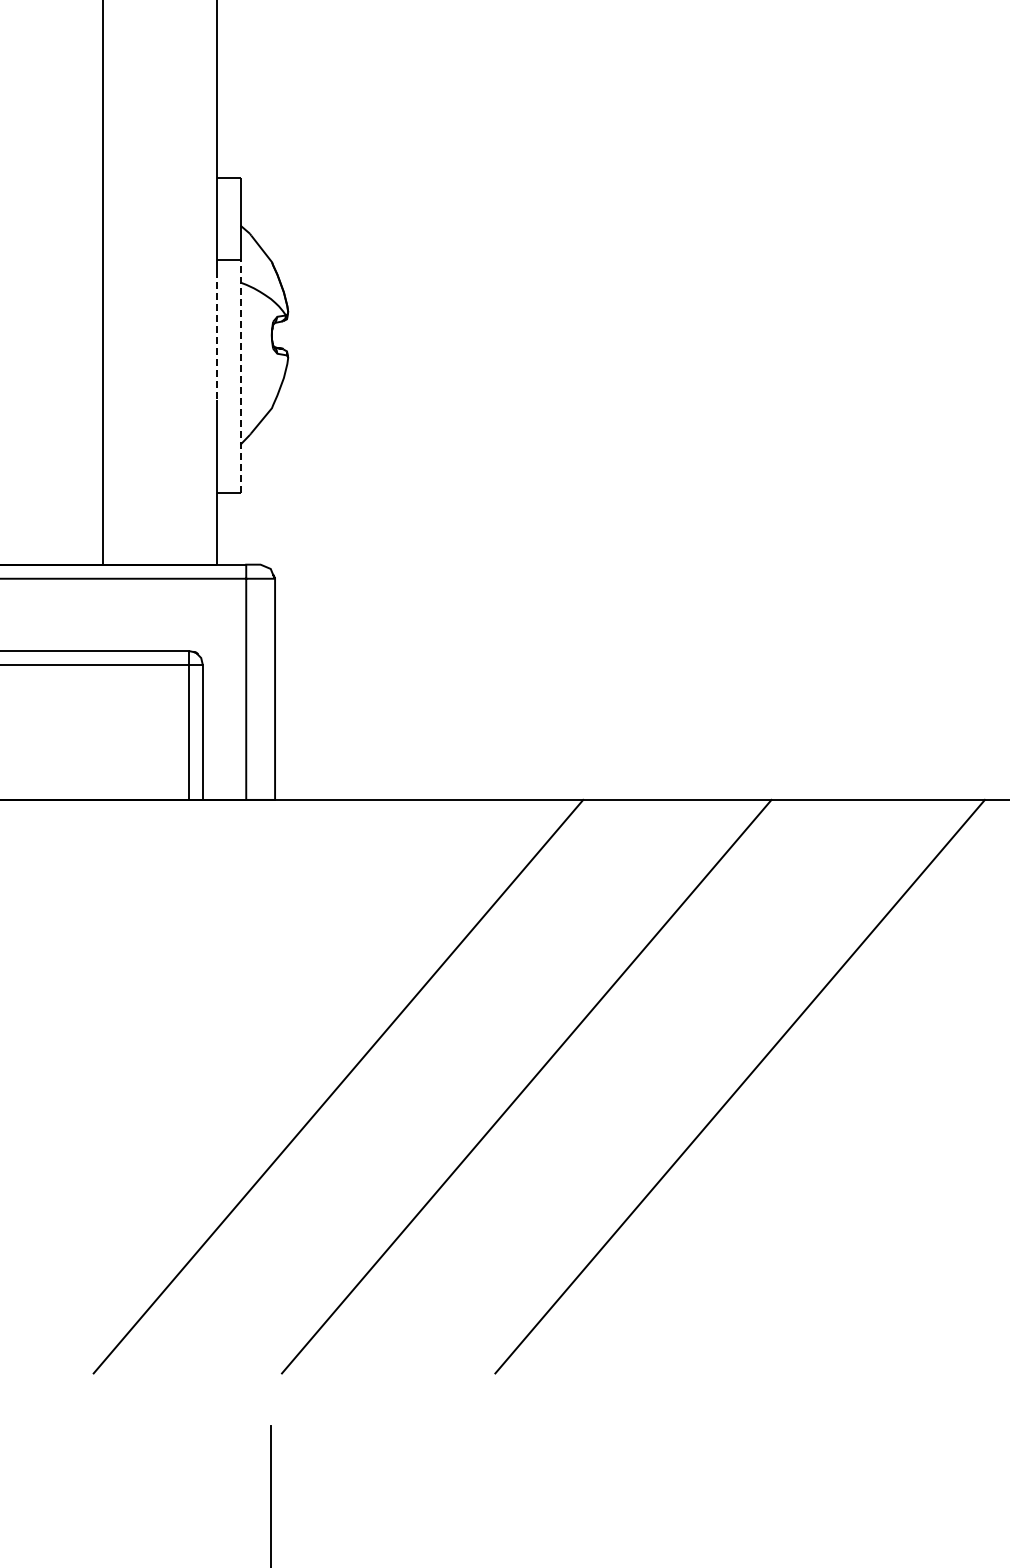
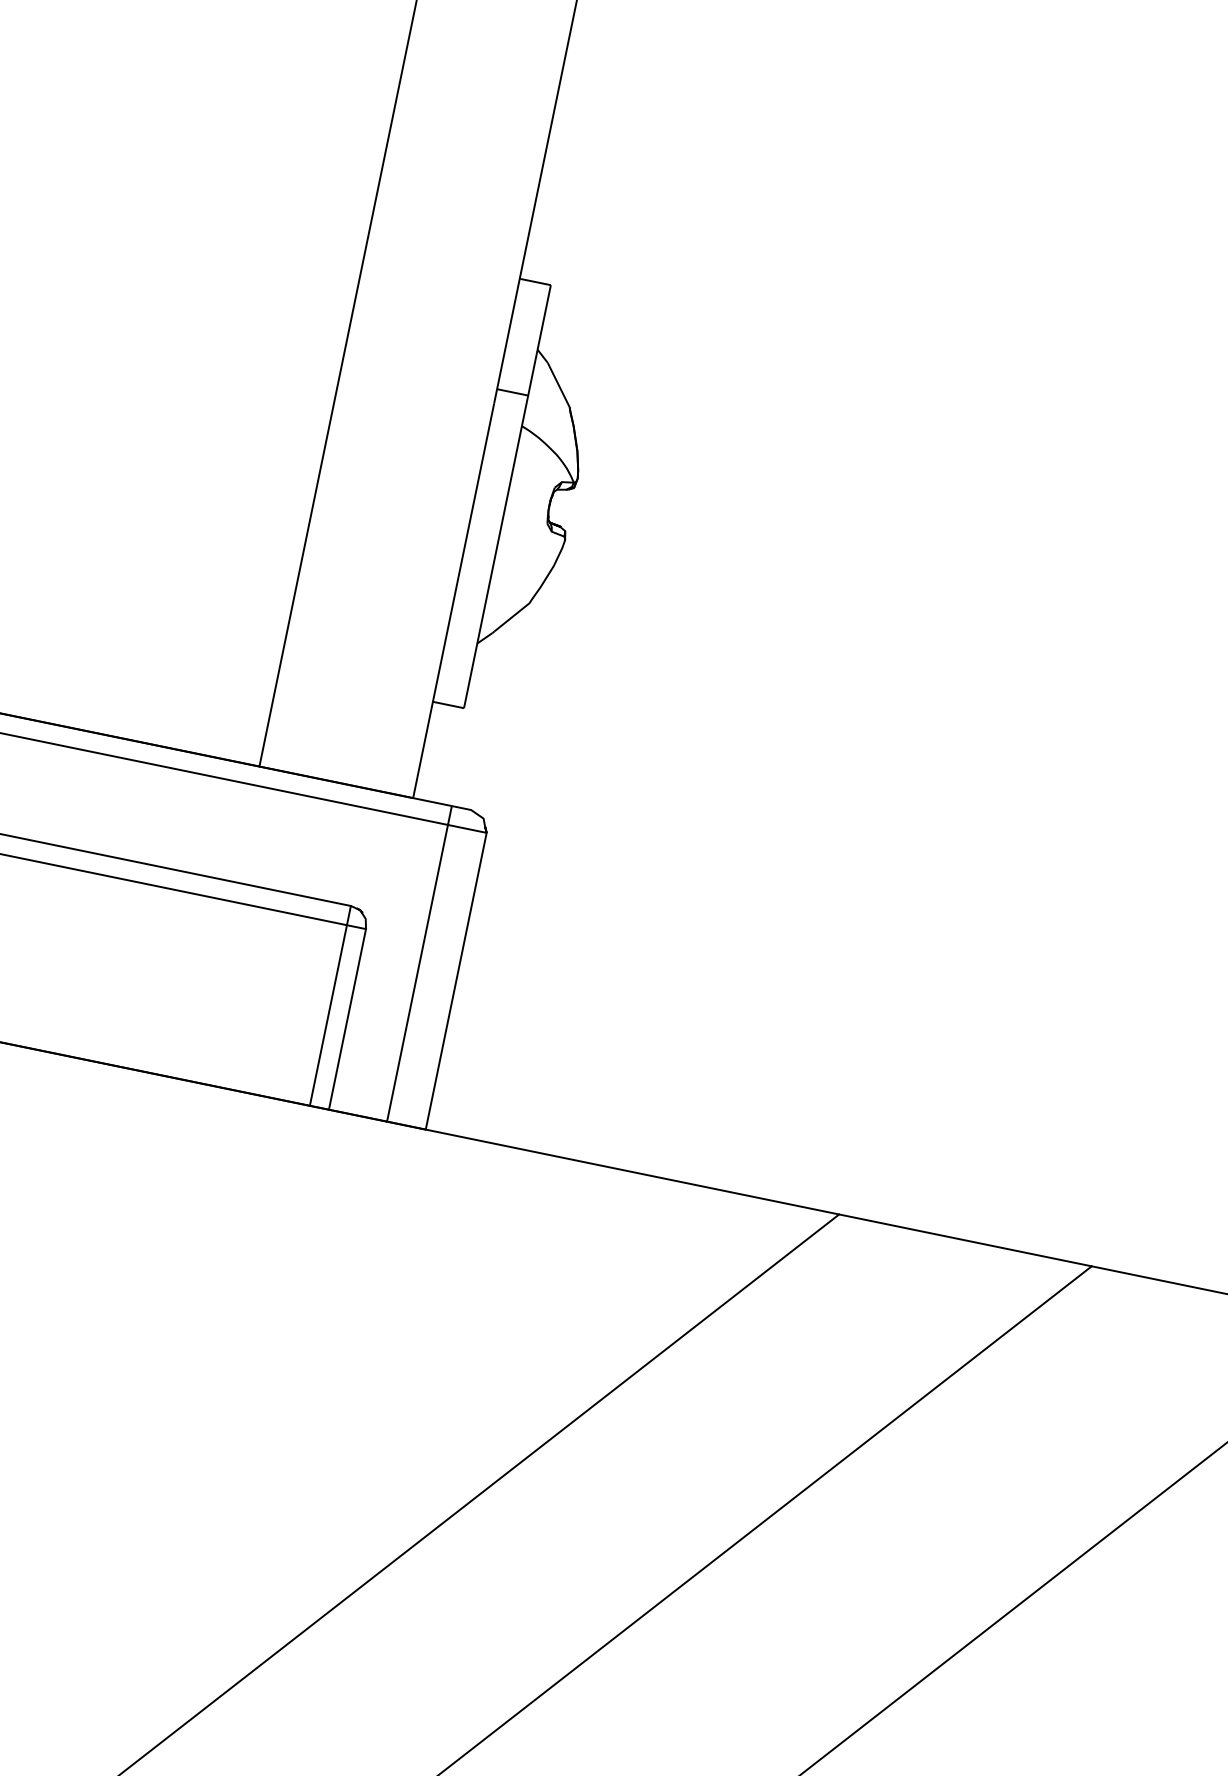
line: (217, 335) -> (476, 490), dashed -> solid
line: (240, 376) -> (495, 552), dashed -> solid

